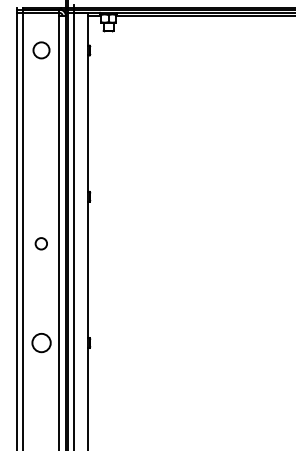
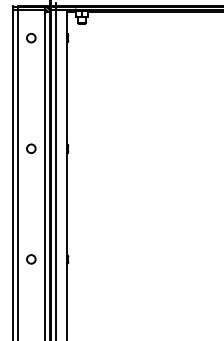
circle: (40, 50) -> (30, 38), size x0.71
circle: (40, 243) -> (30, 148), moved
circle: (40, 342) -> (30, 259), size x0.62

